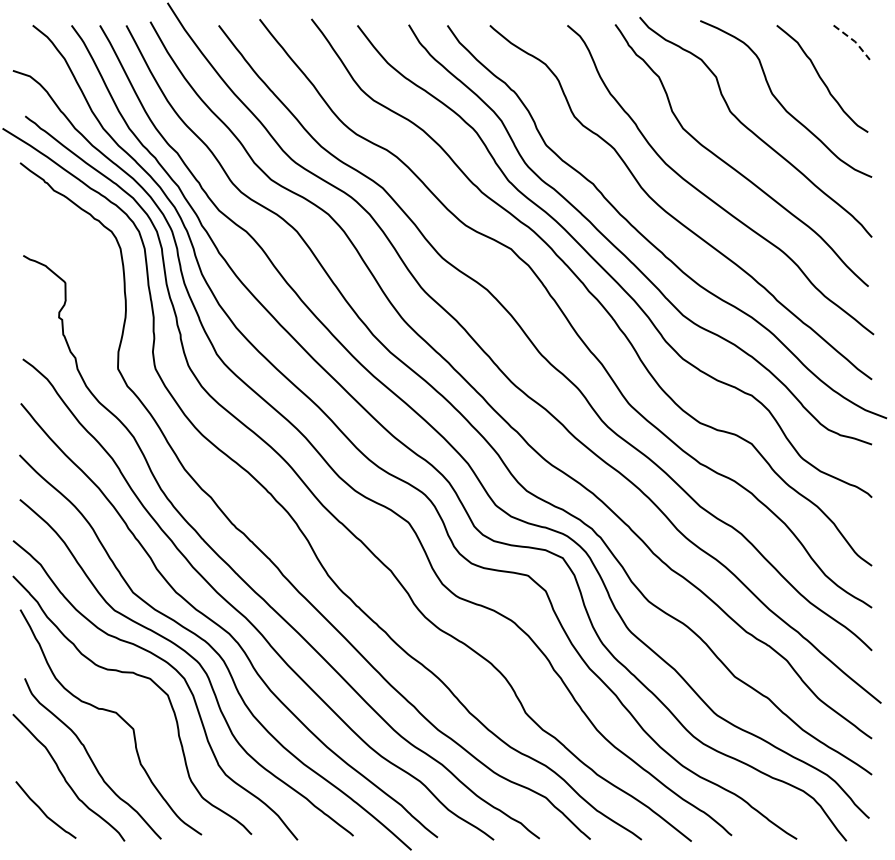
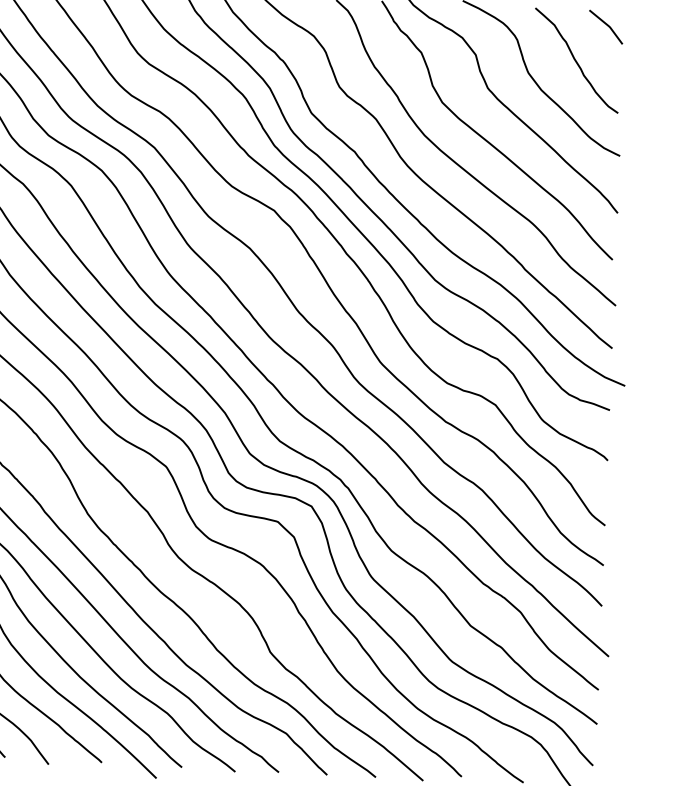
line: (854, 41) -> (608, 26), dashed -> solid

